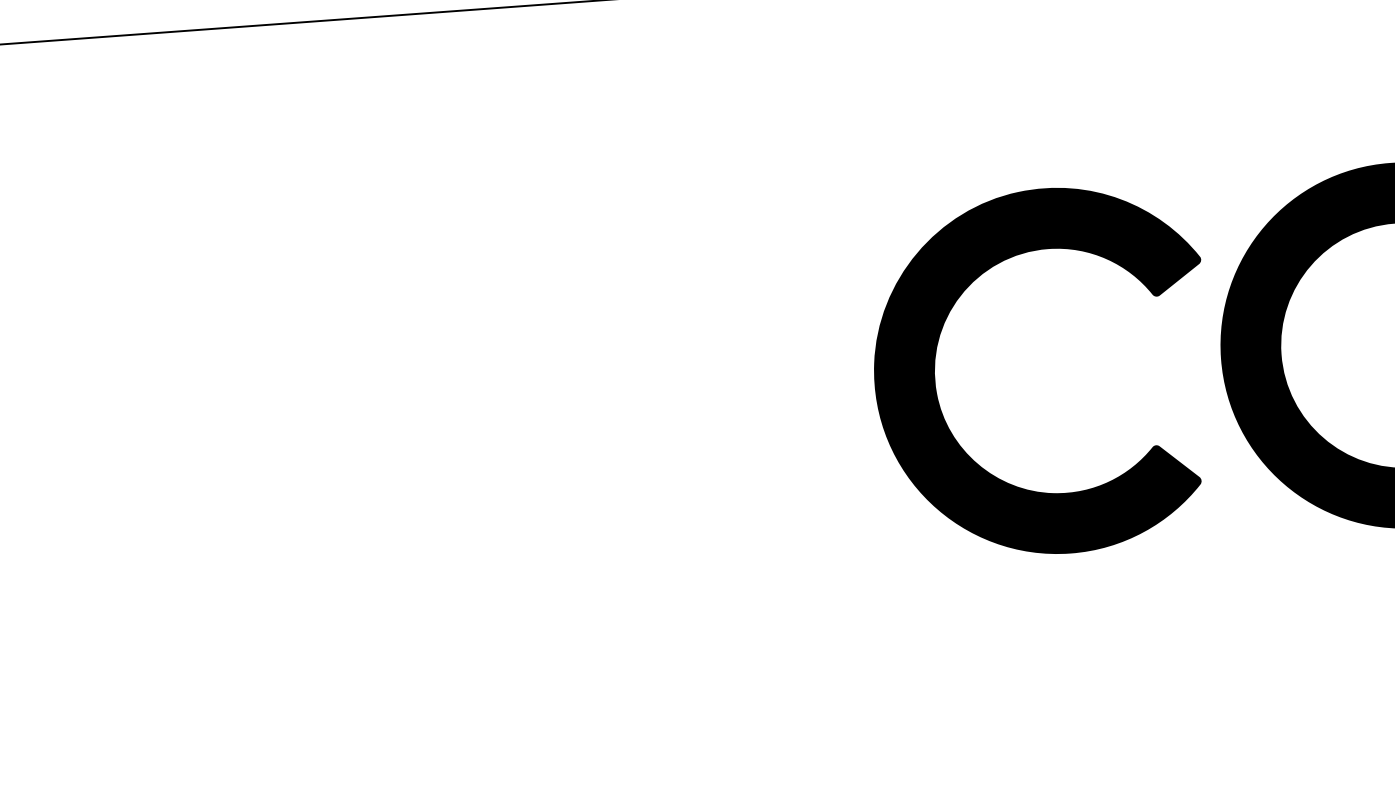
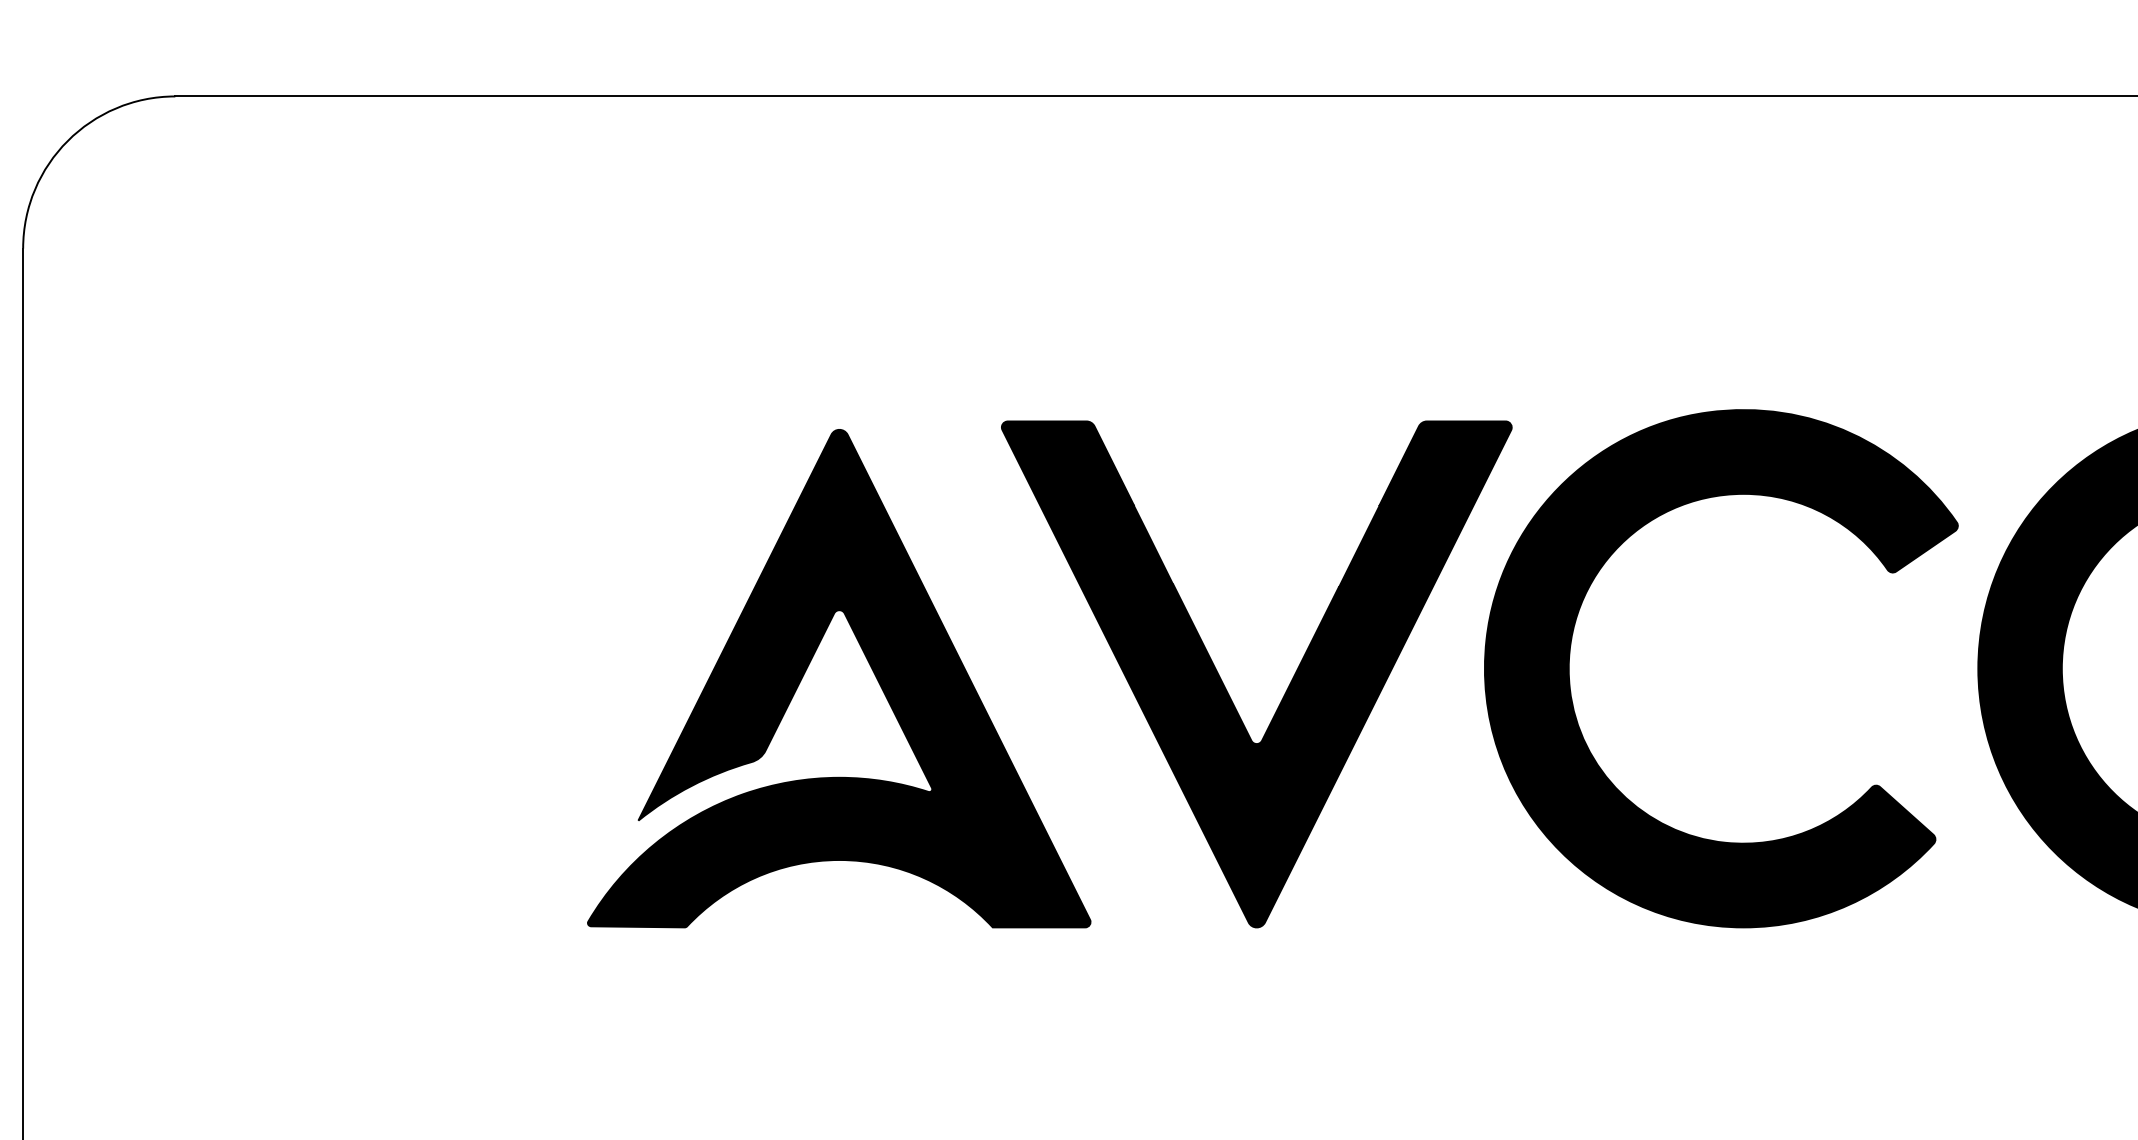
part: (609, 386) -> (1108, 644), added

